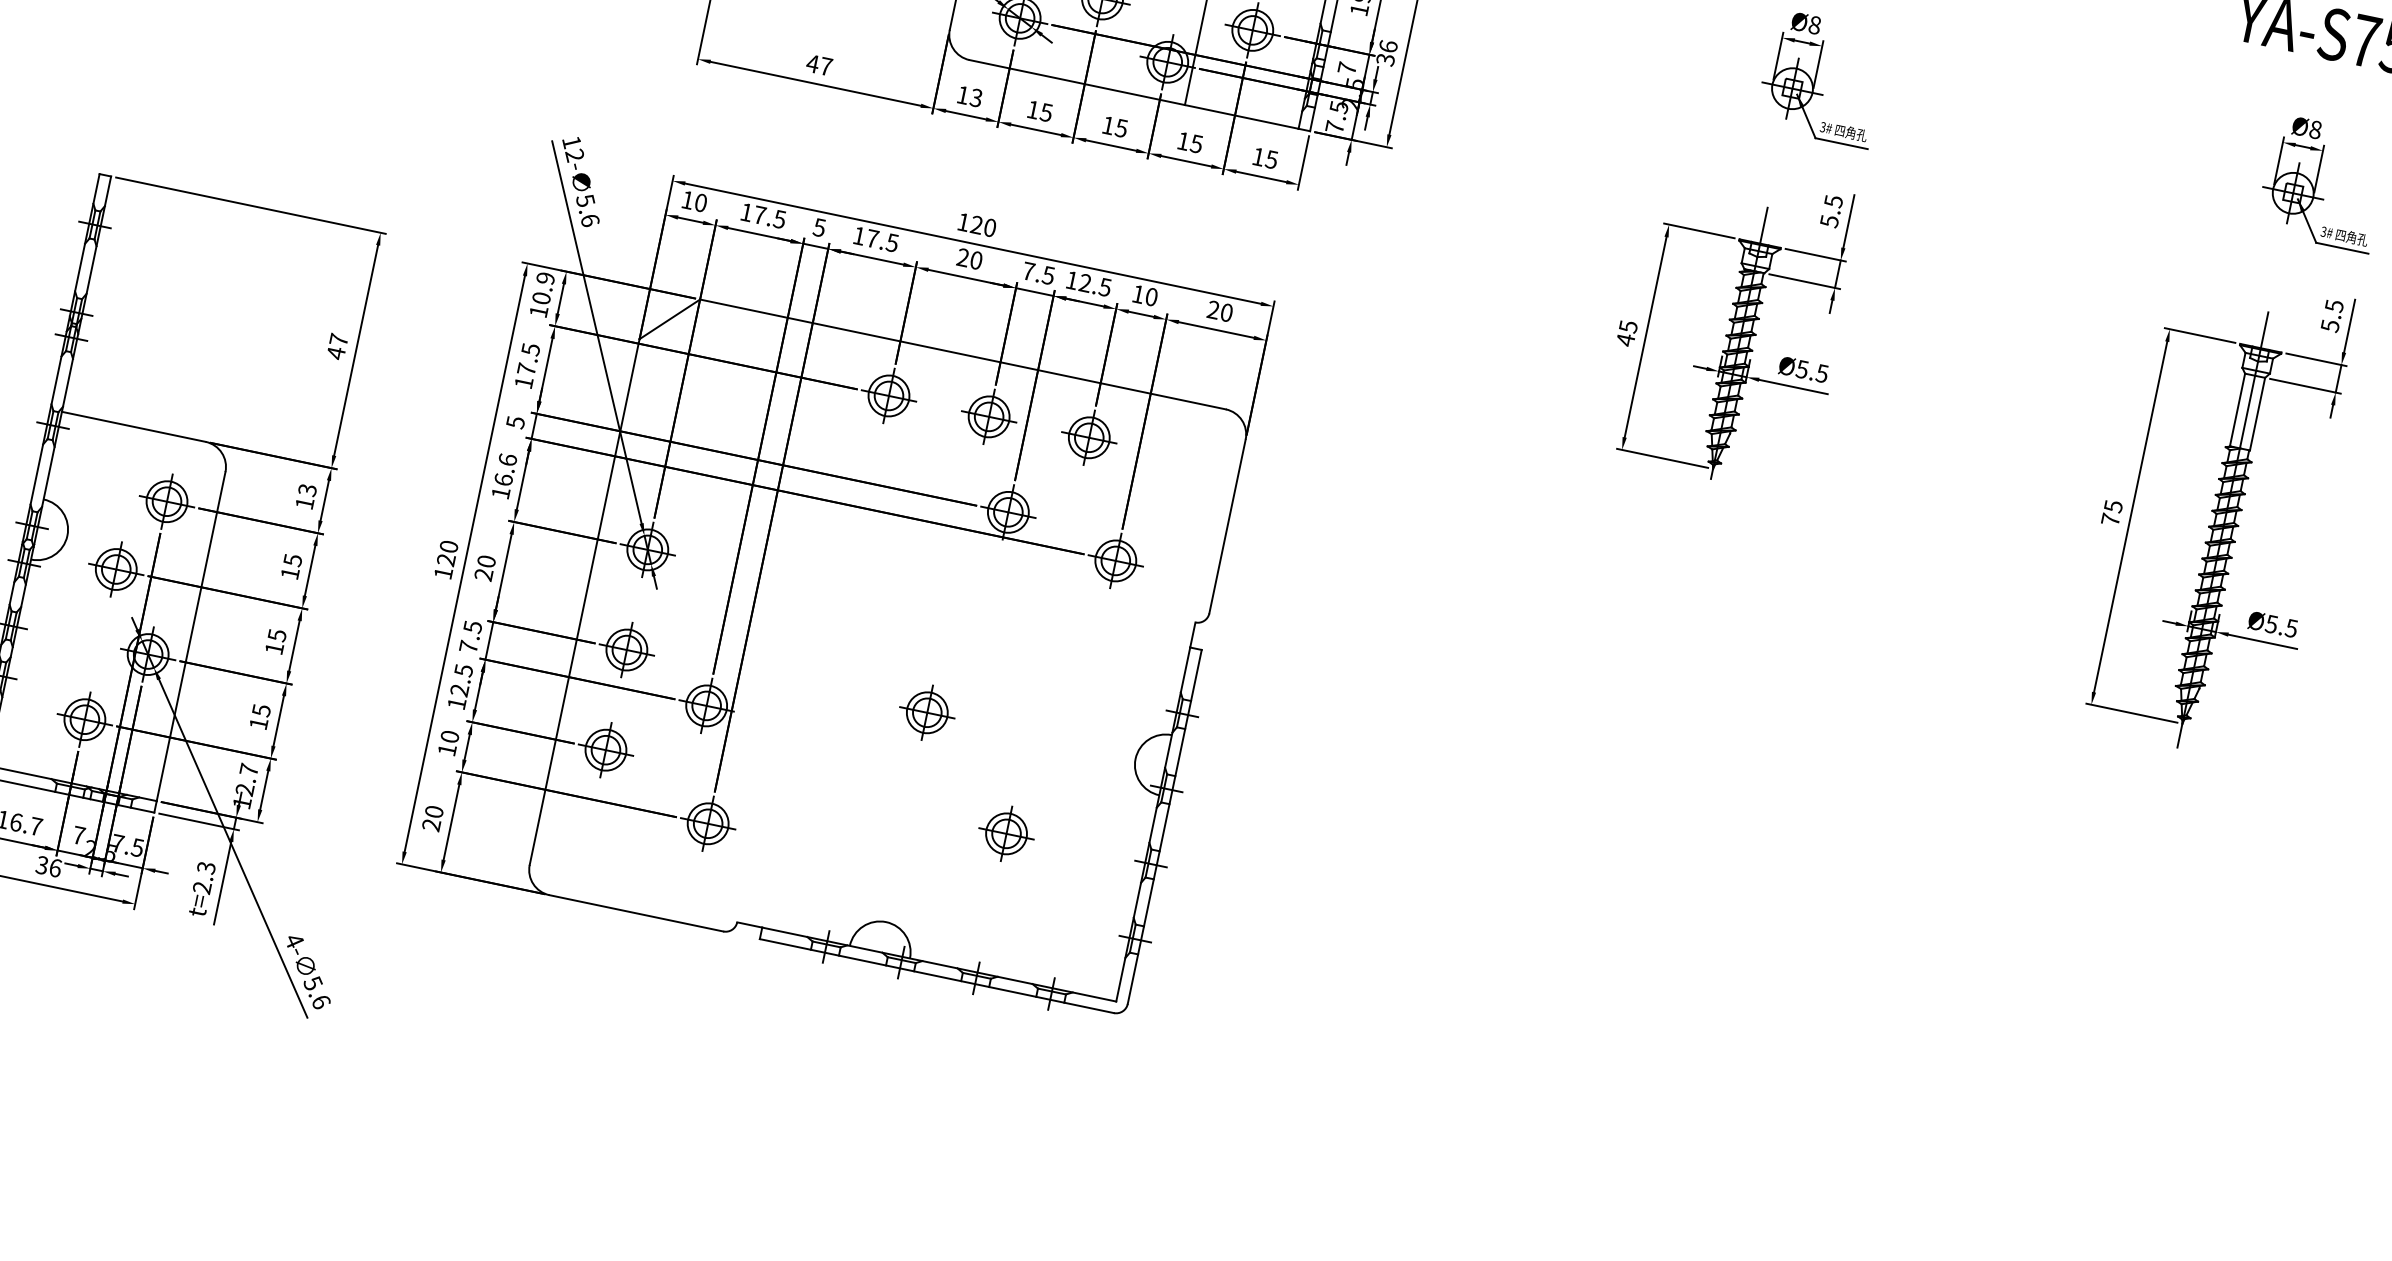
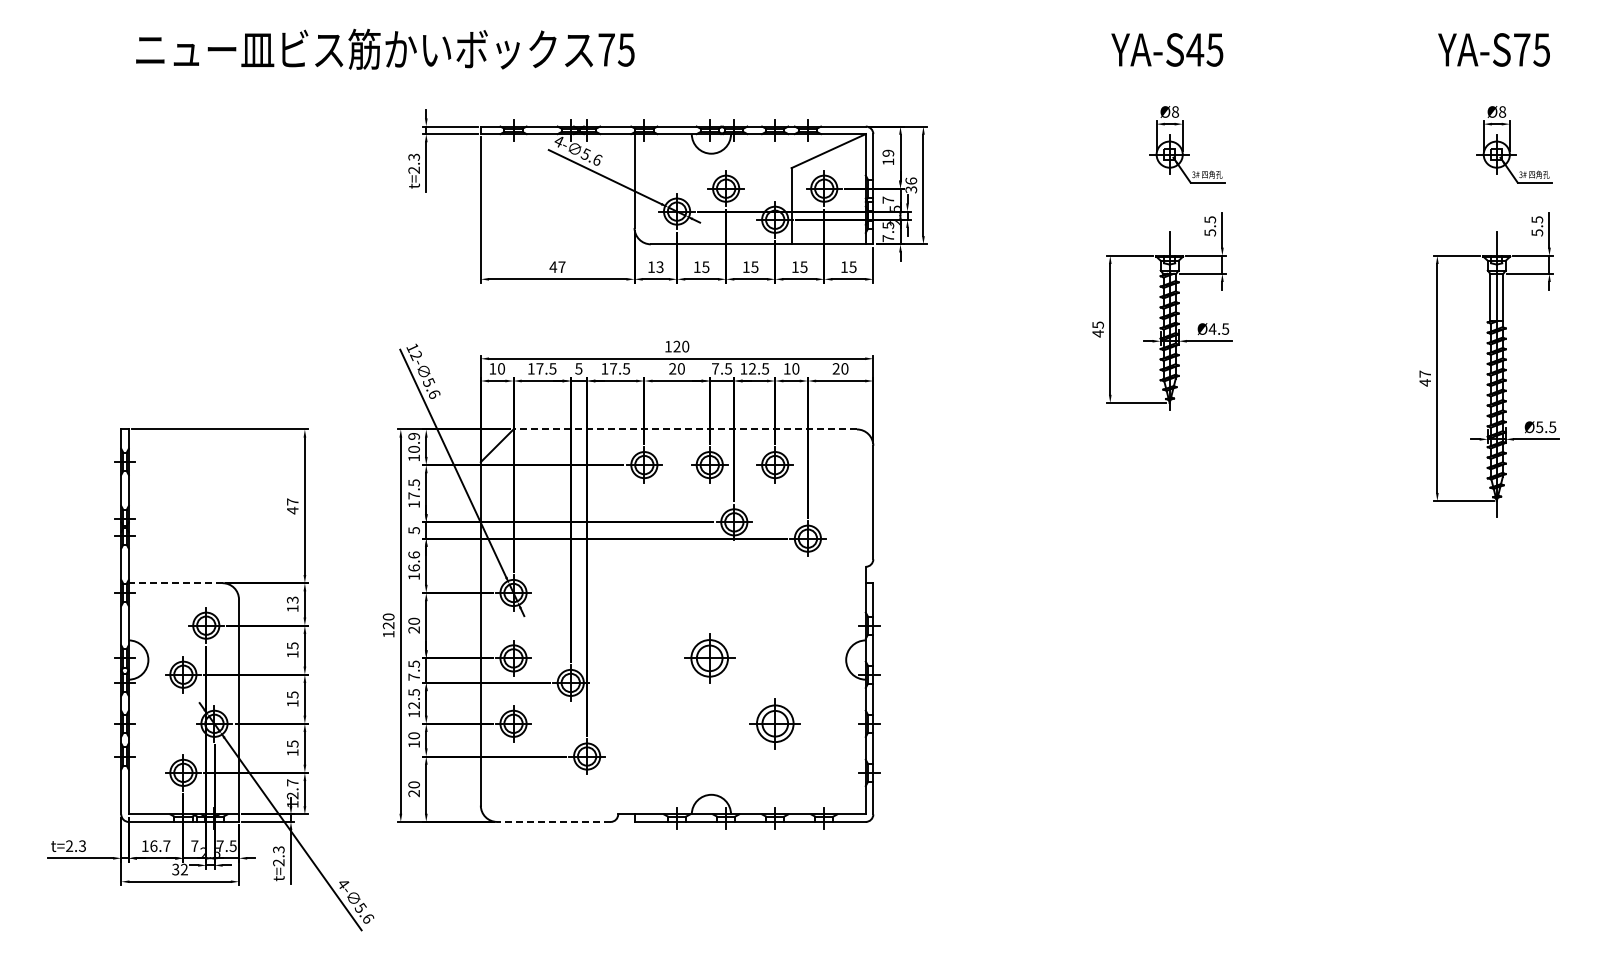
line: (963, 354) -> (685, 429), solid -> dashed
text: (1802, 368) -> (1212, 328), Ø5.5 -> Ø4.5
line: (133, 427) -> (175, 583), solid -> dashed
text: (2112, 513) -> (1425, 378), 75 -> 47
part: (926, 712) -> (709, 658), size x1.4
part: (1005, 833) -> (774, 723), size x1.4
text: (55, 867) -> (184, 869), 36 -> 32
line: (635, 912) -> (553, 821), solid -> dashed

